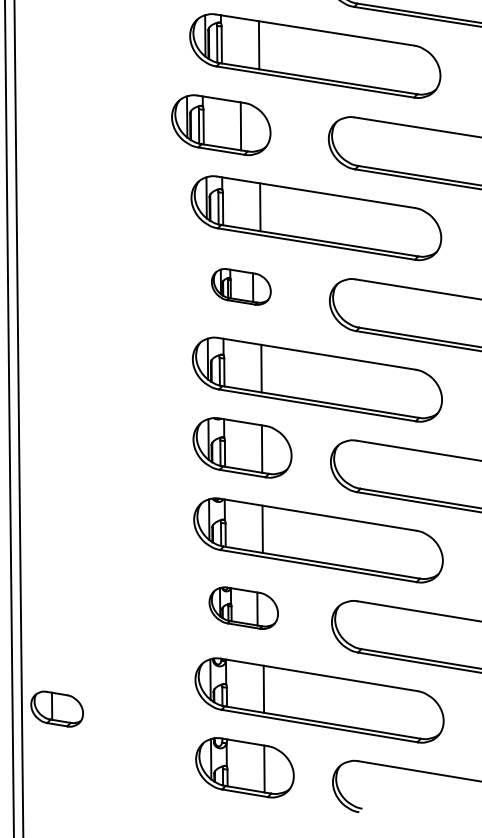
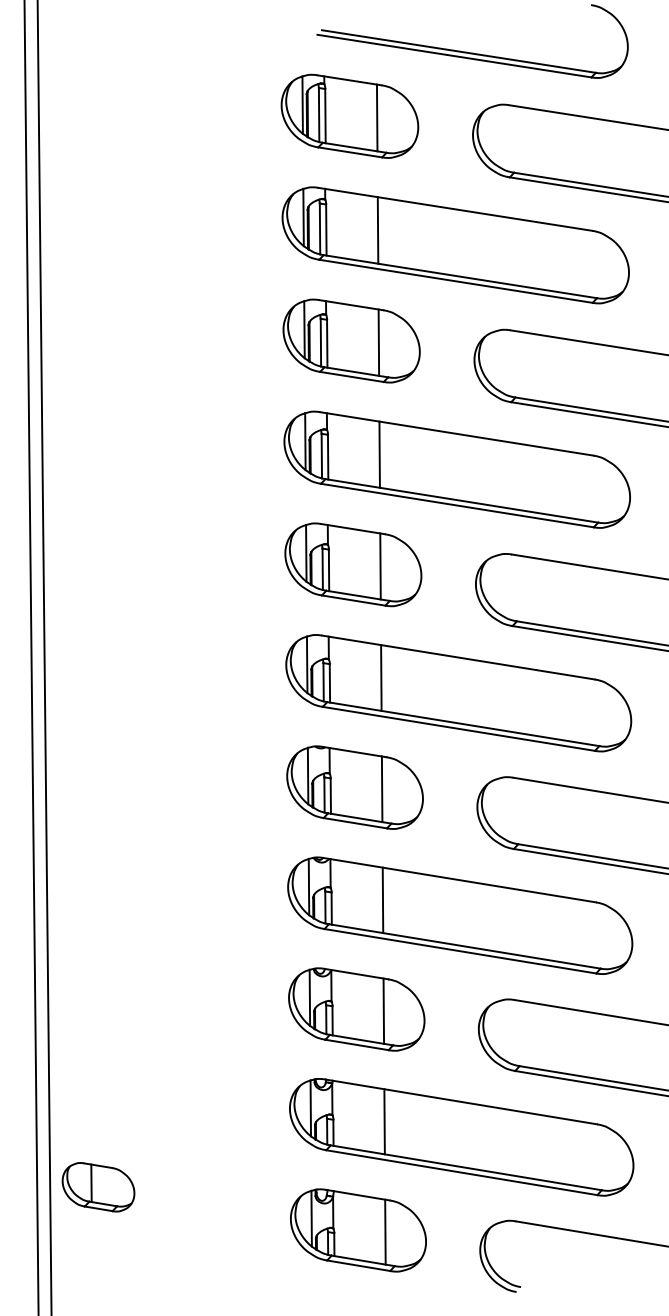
part: (221, 124) -> (351, 340), moved
part: (241, 286) -> (353, 564), size x1.67
part: (243, 608) -> (356, 1009), size x1.43
part: (57, 709) -> (98, 1187), moved

